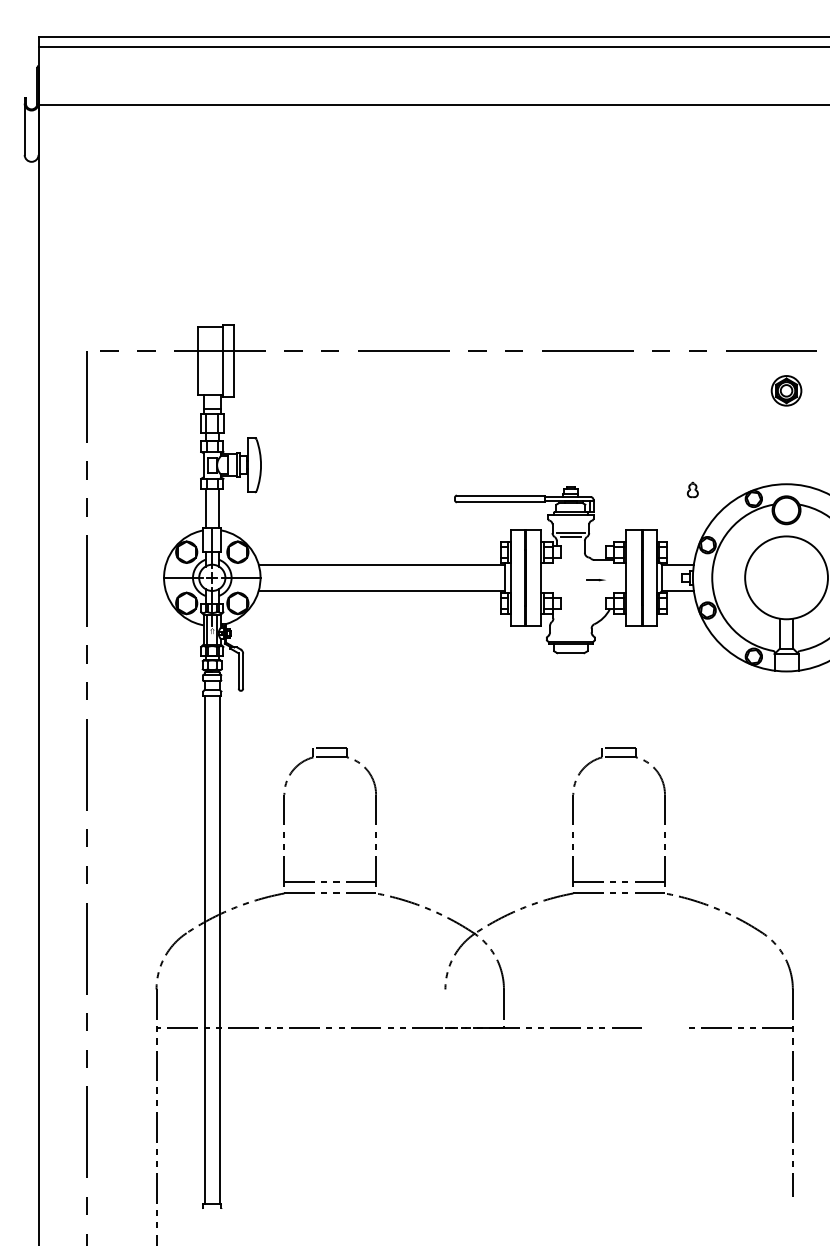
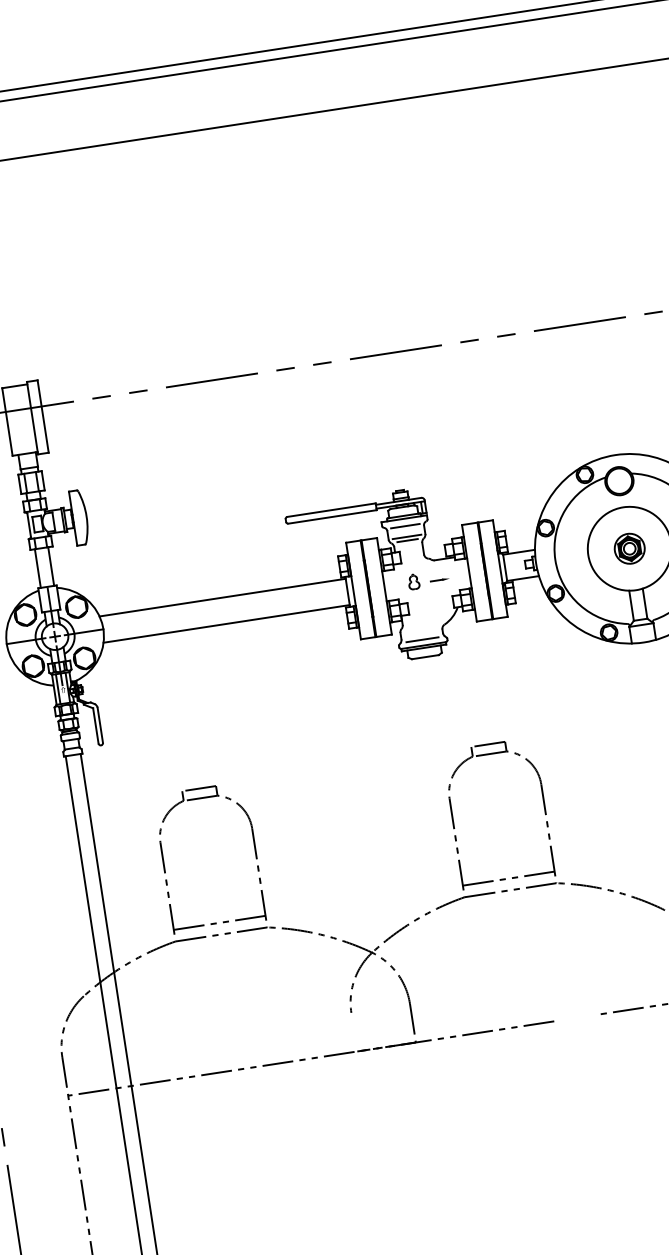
part: (786, 390) -> (629, 548), moved
part: (692, 489) -> (413, 581), moved
line: (570, 522) -> (405, 526), added
line: (570, 635) -> (422, 639), added

